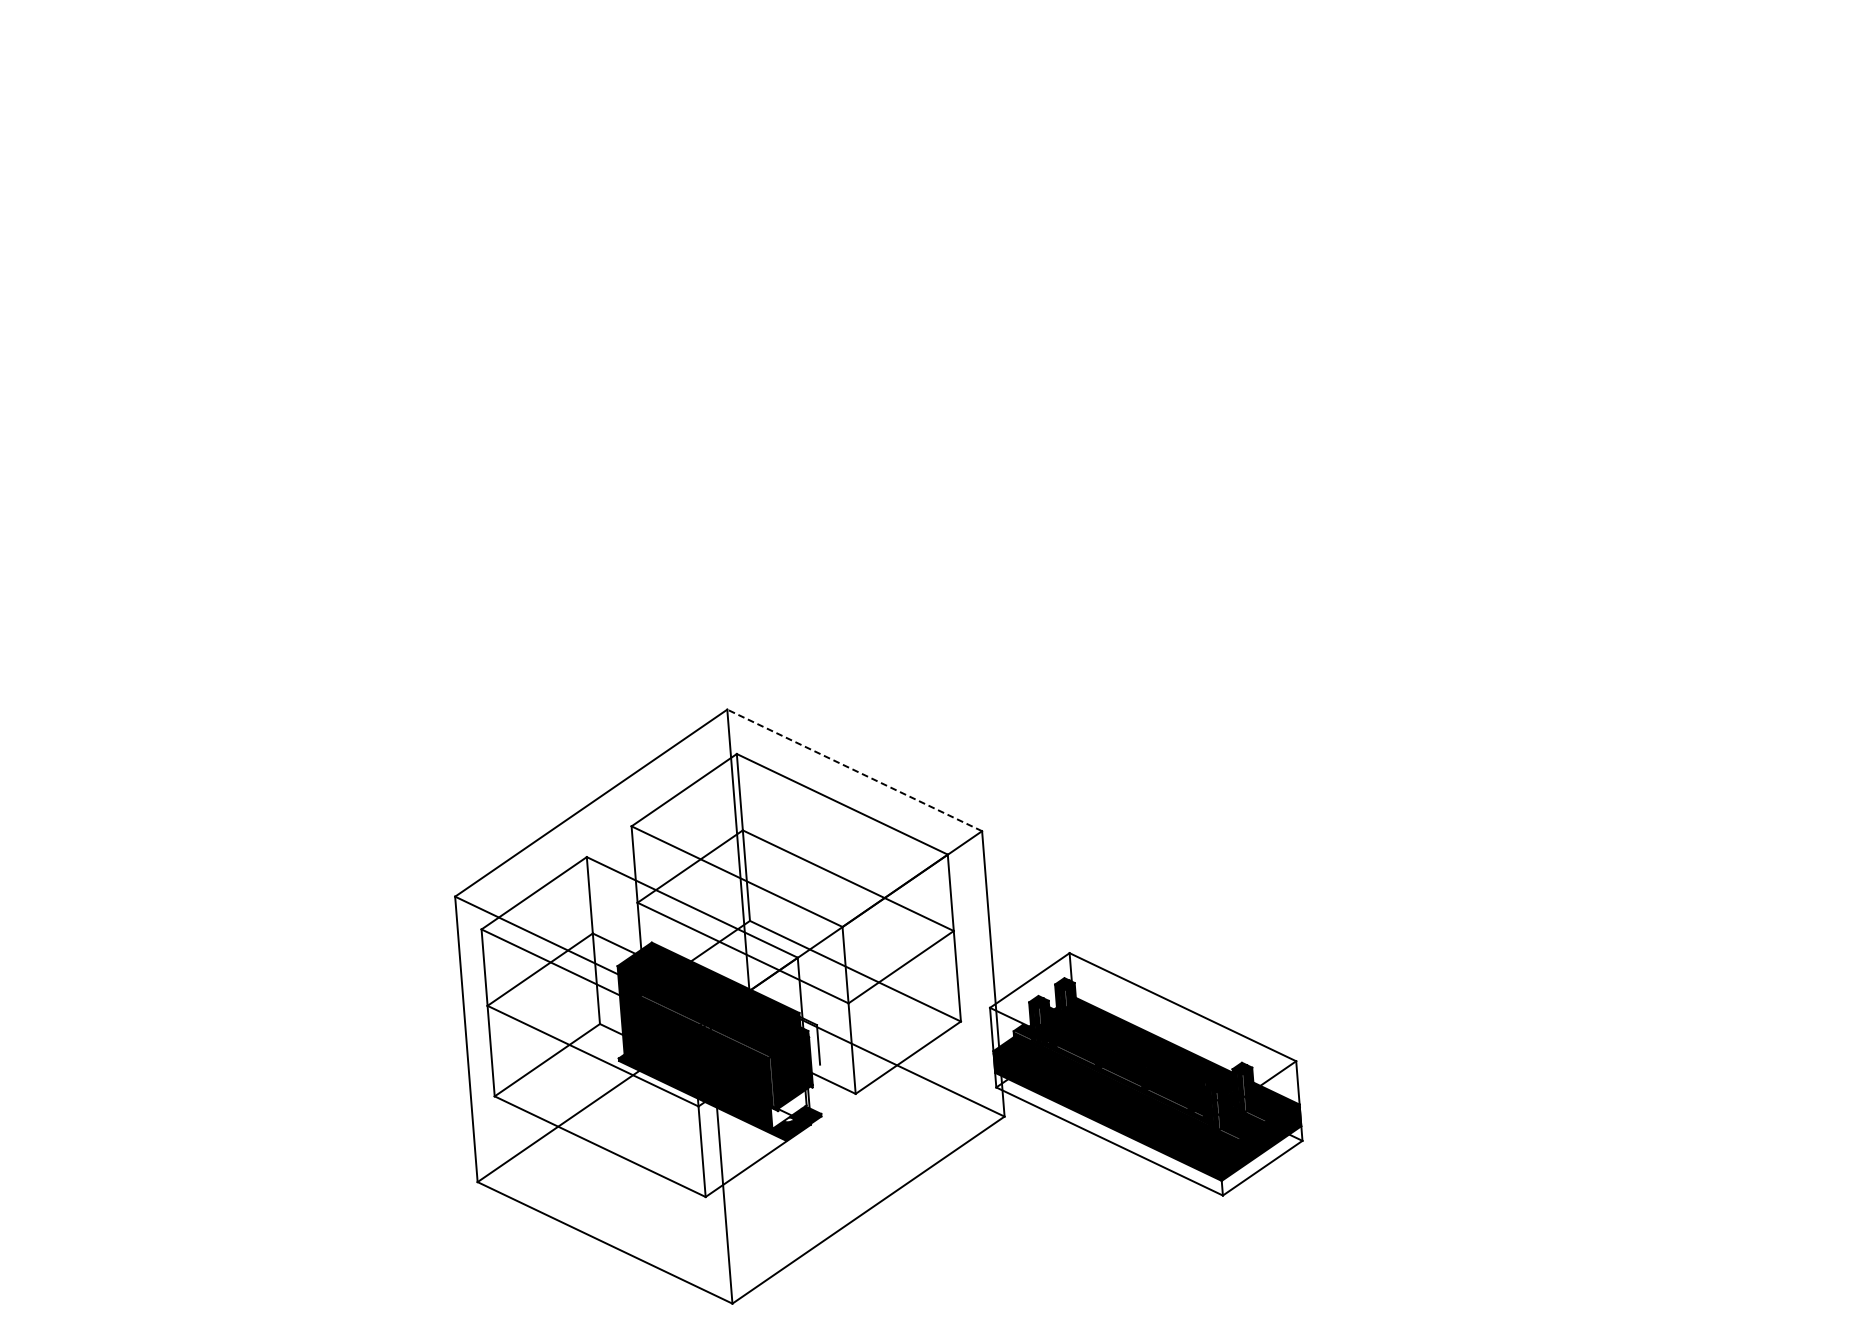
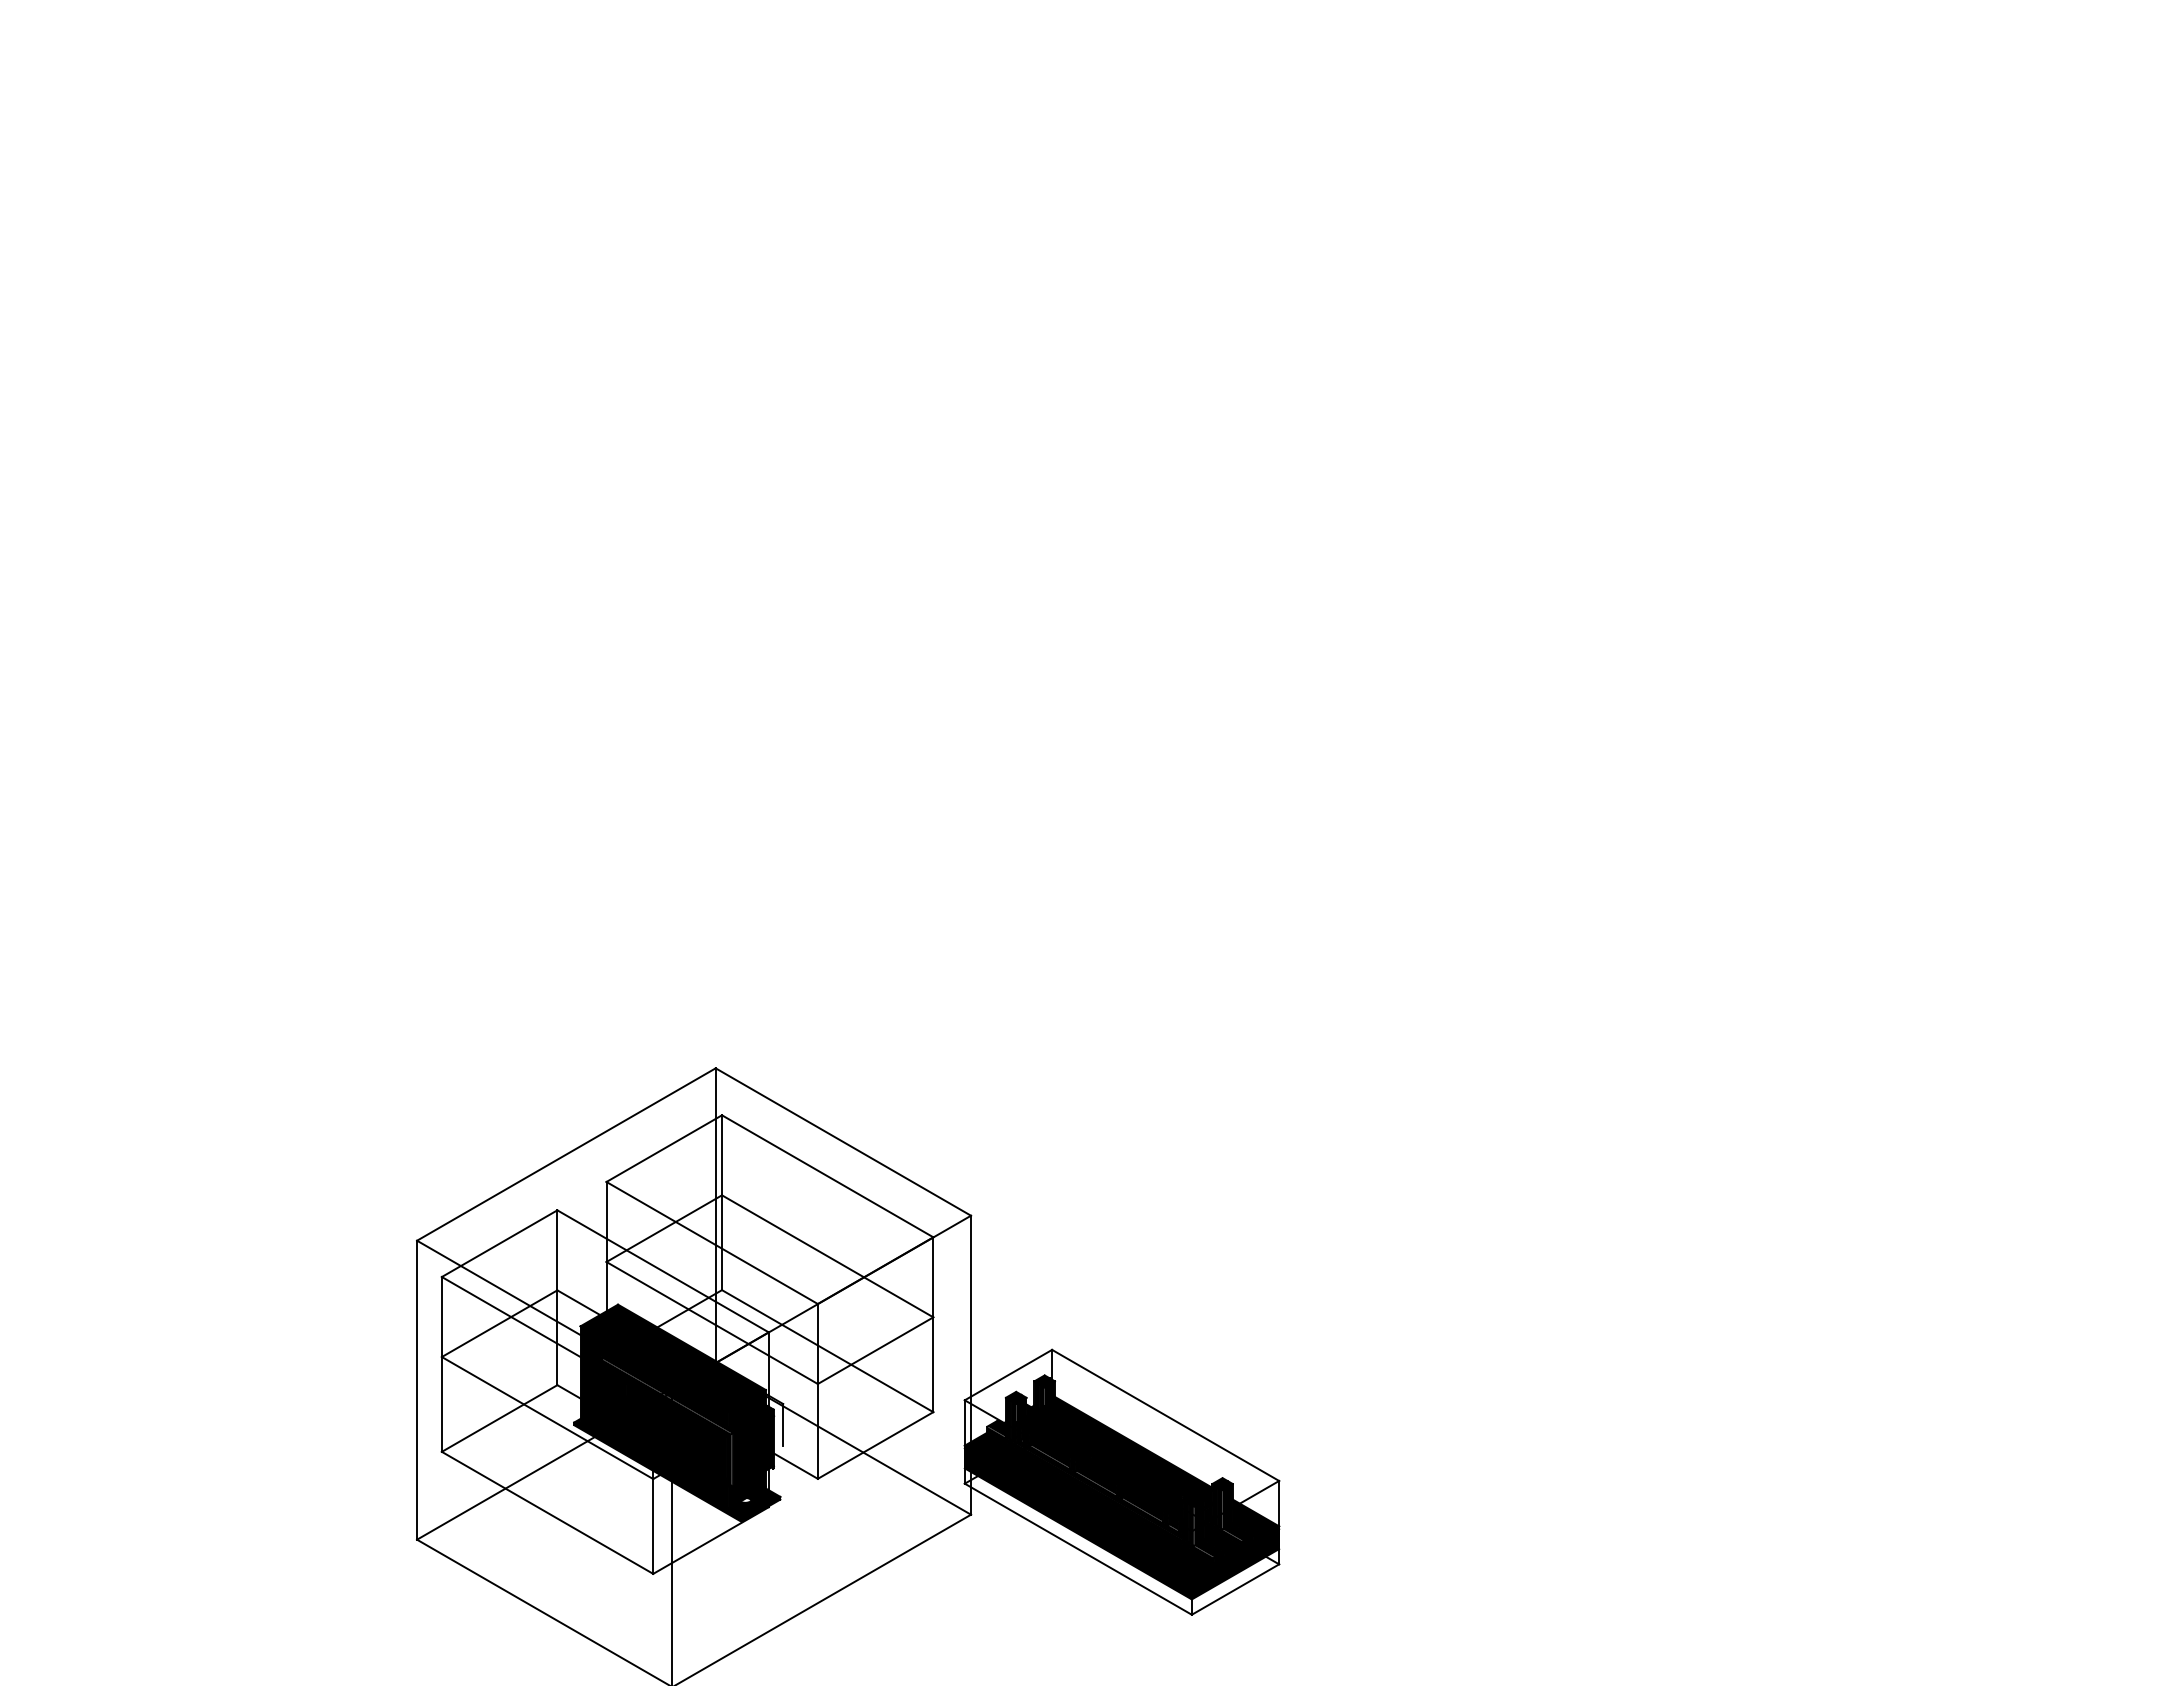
line: (853, 769) -> (842, 1141), dashed -> solid
fill: (788, 1109) -> (746, 1489), added

